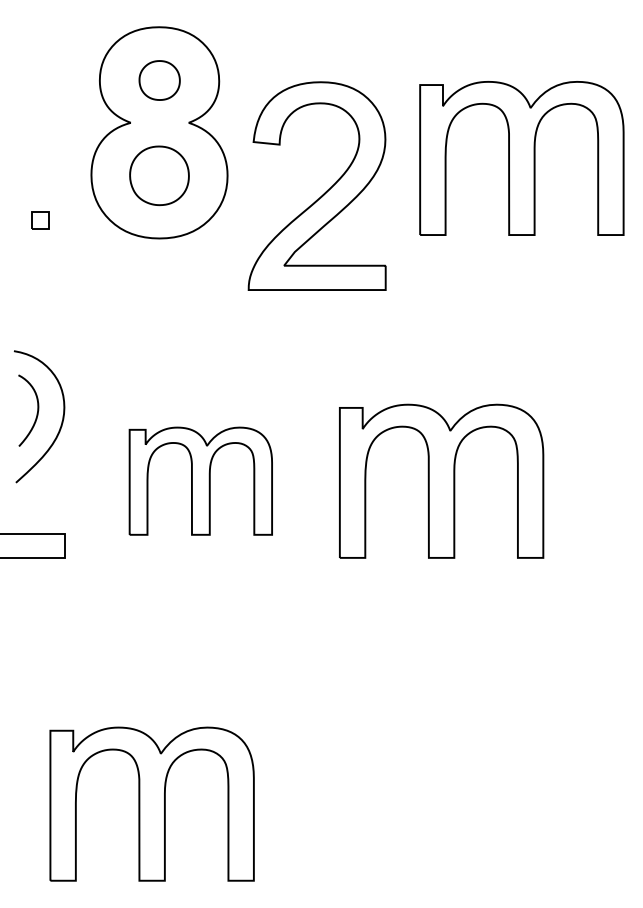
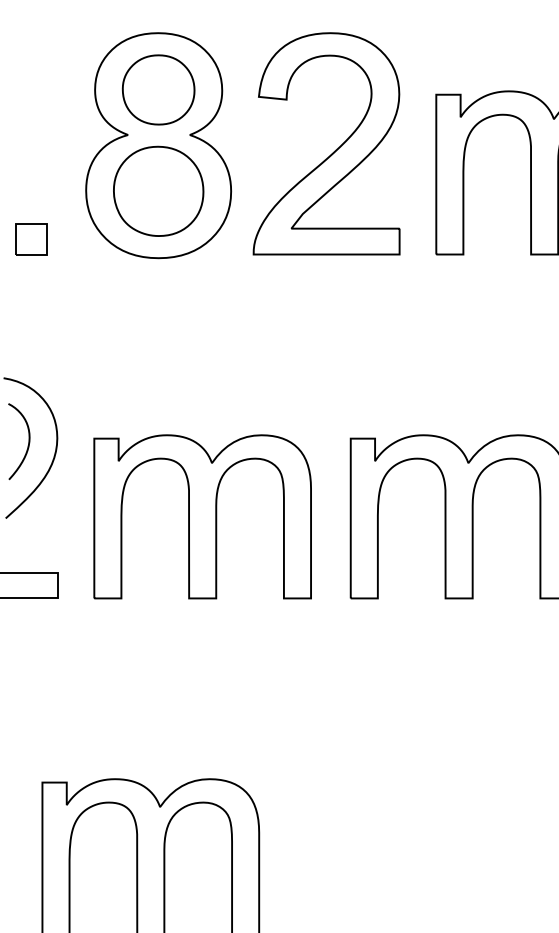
part: (159, 80) -> (158, 89), size x1.67
part: (159, 175) -> (158, 191), size x1.43
part: (324, 192) -> (334, 150), moved
part: (40, 220) -> (31, 239), size x1.67
part: (200, 480) -> (202, 515), size x1.43

